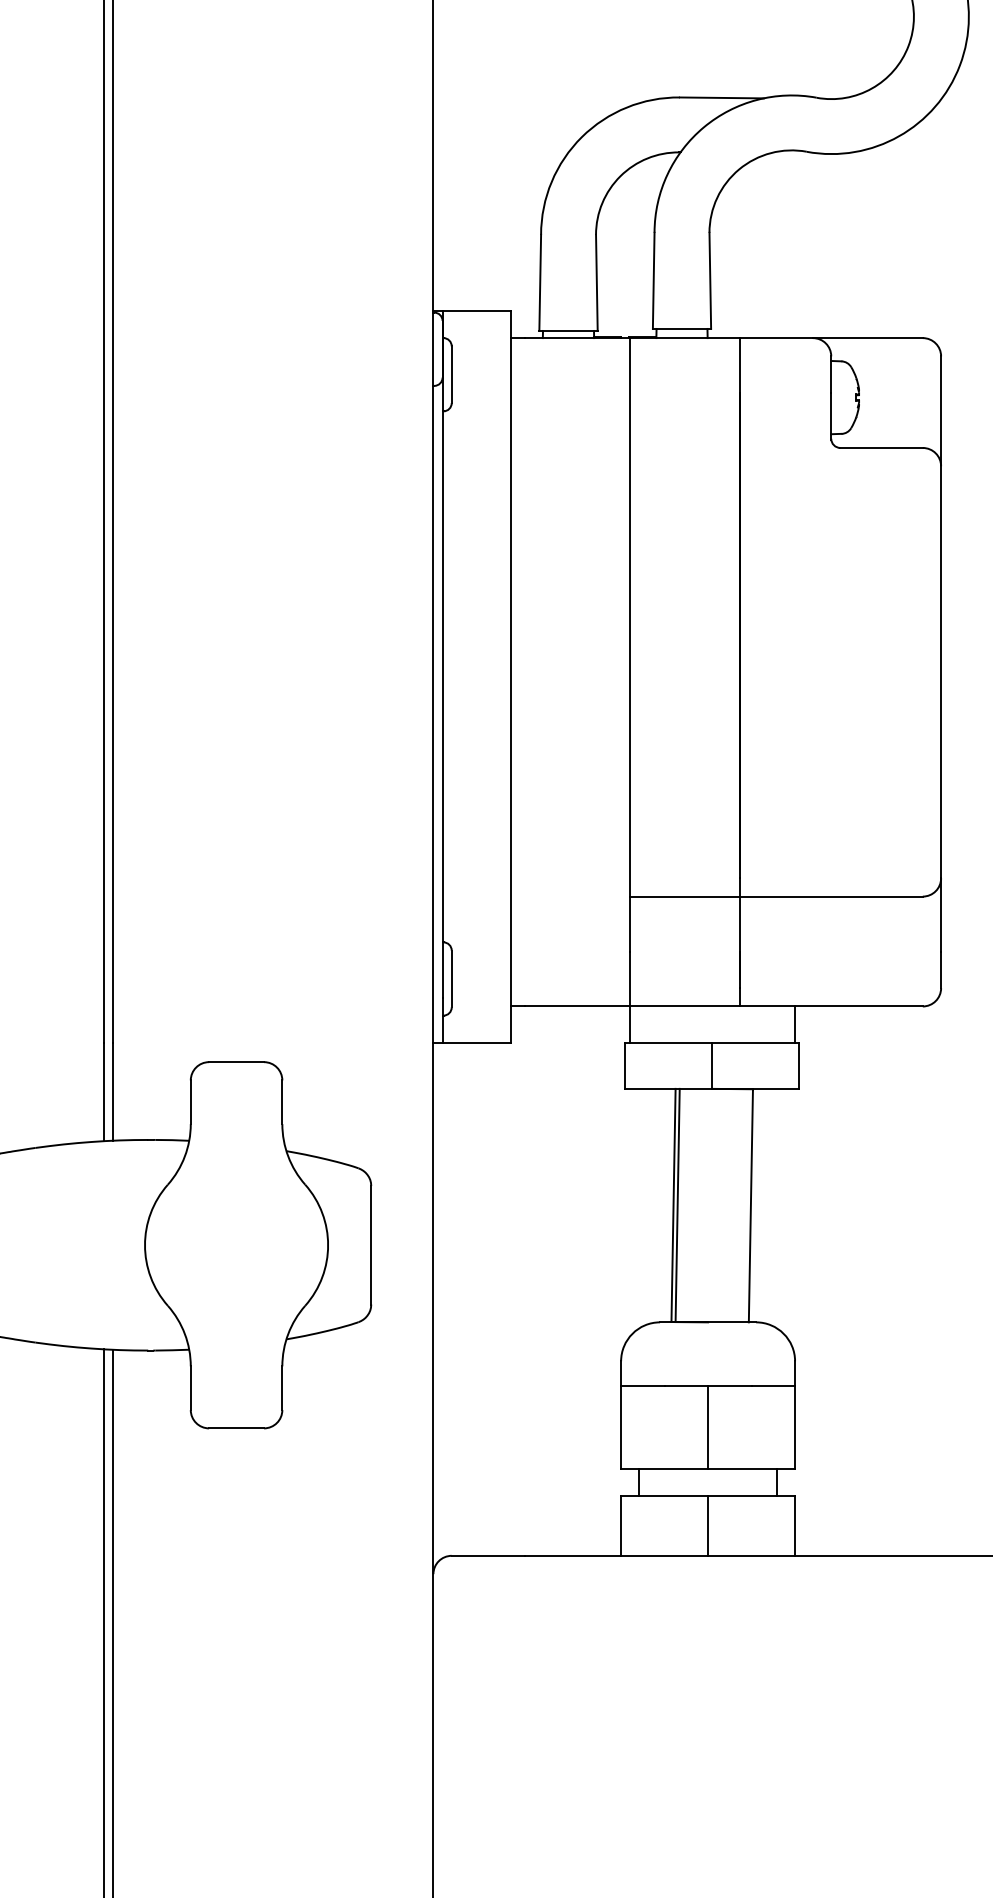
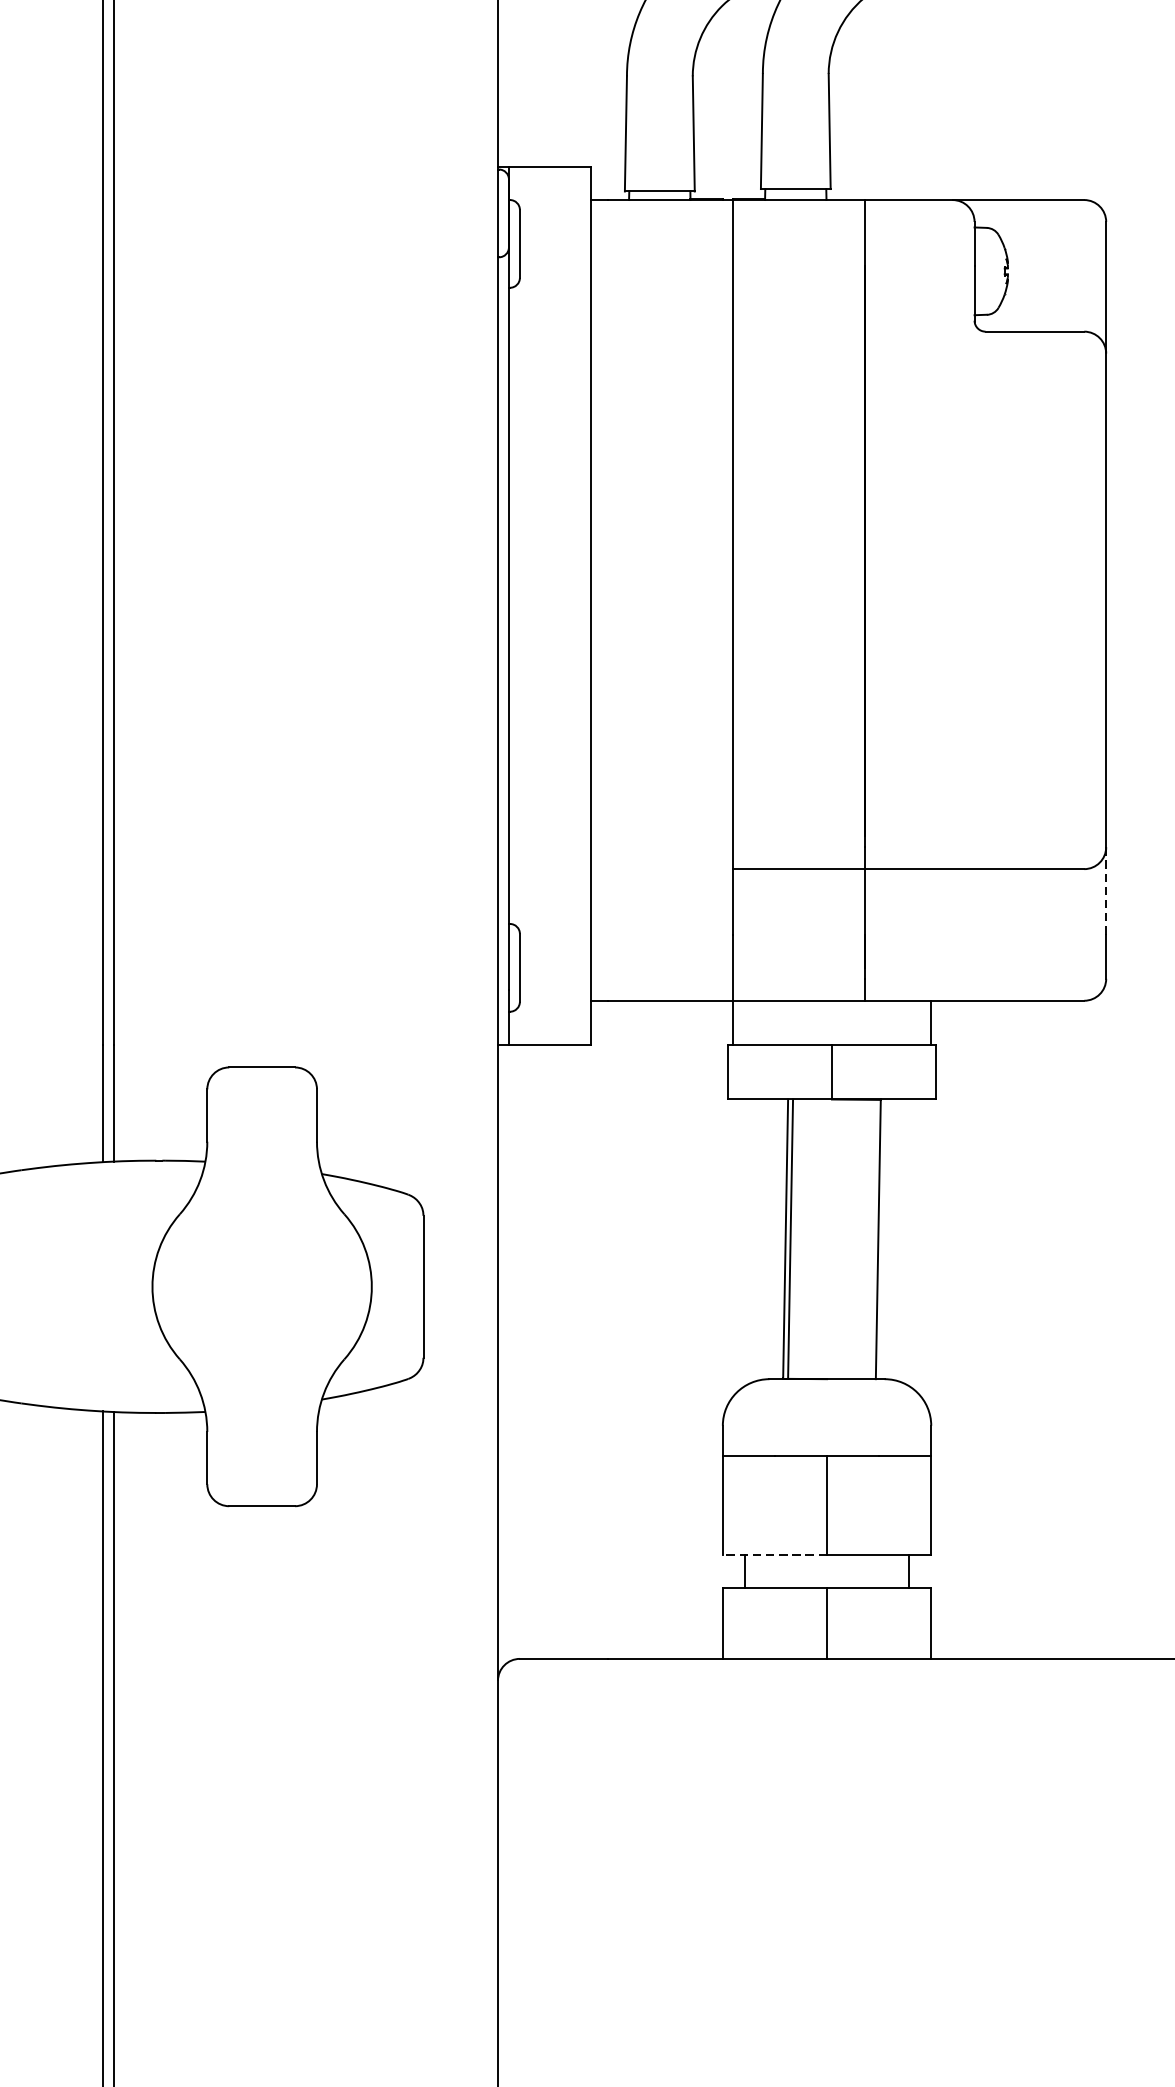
line: (941, 914) -> (1106, 890), solid -> dashed
line: (664, 1468) -> (774, 1554), solid -> dashed

